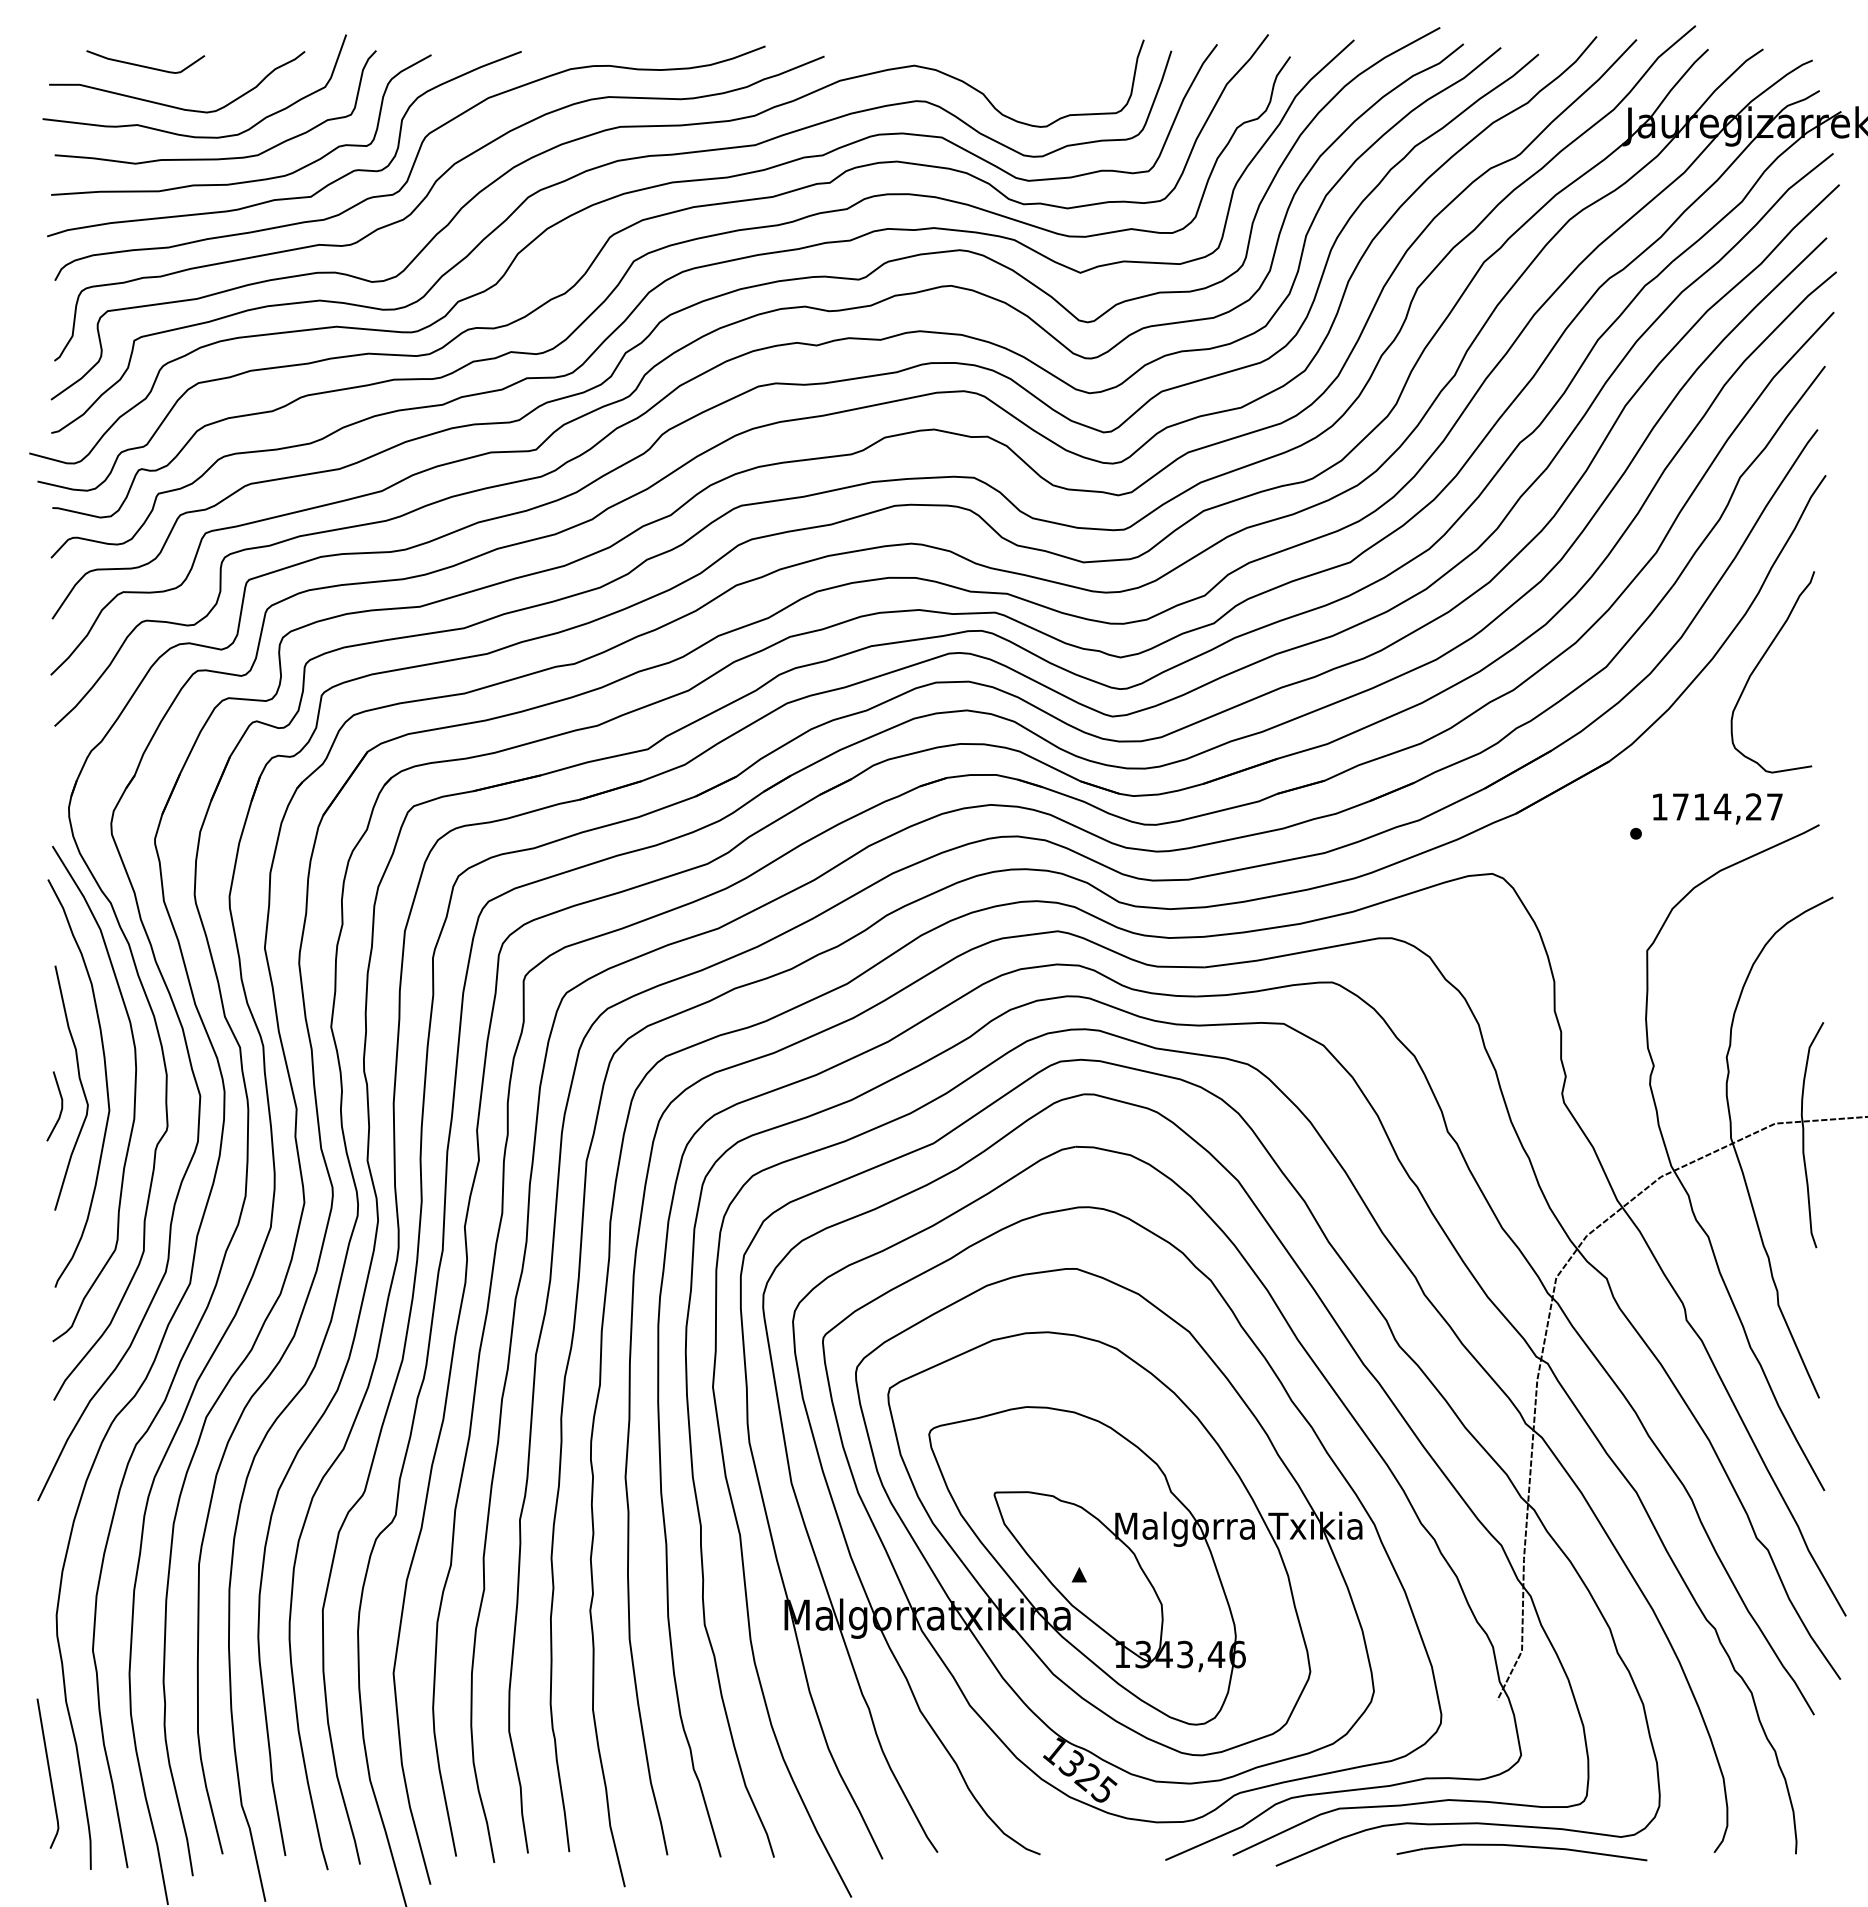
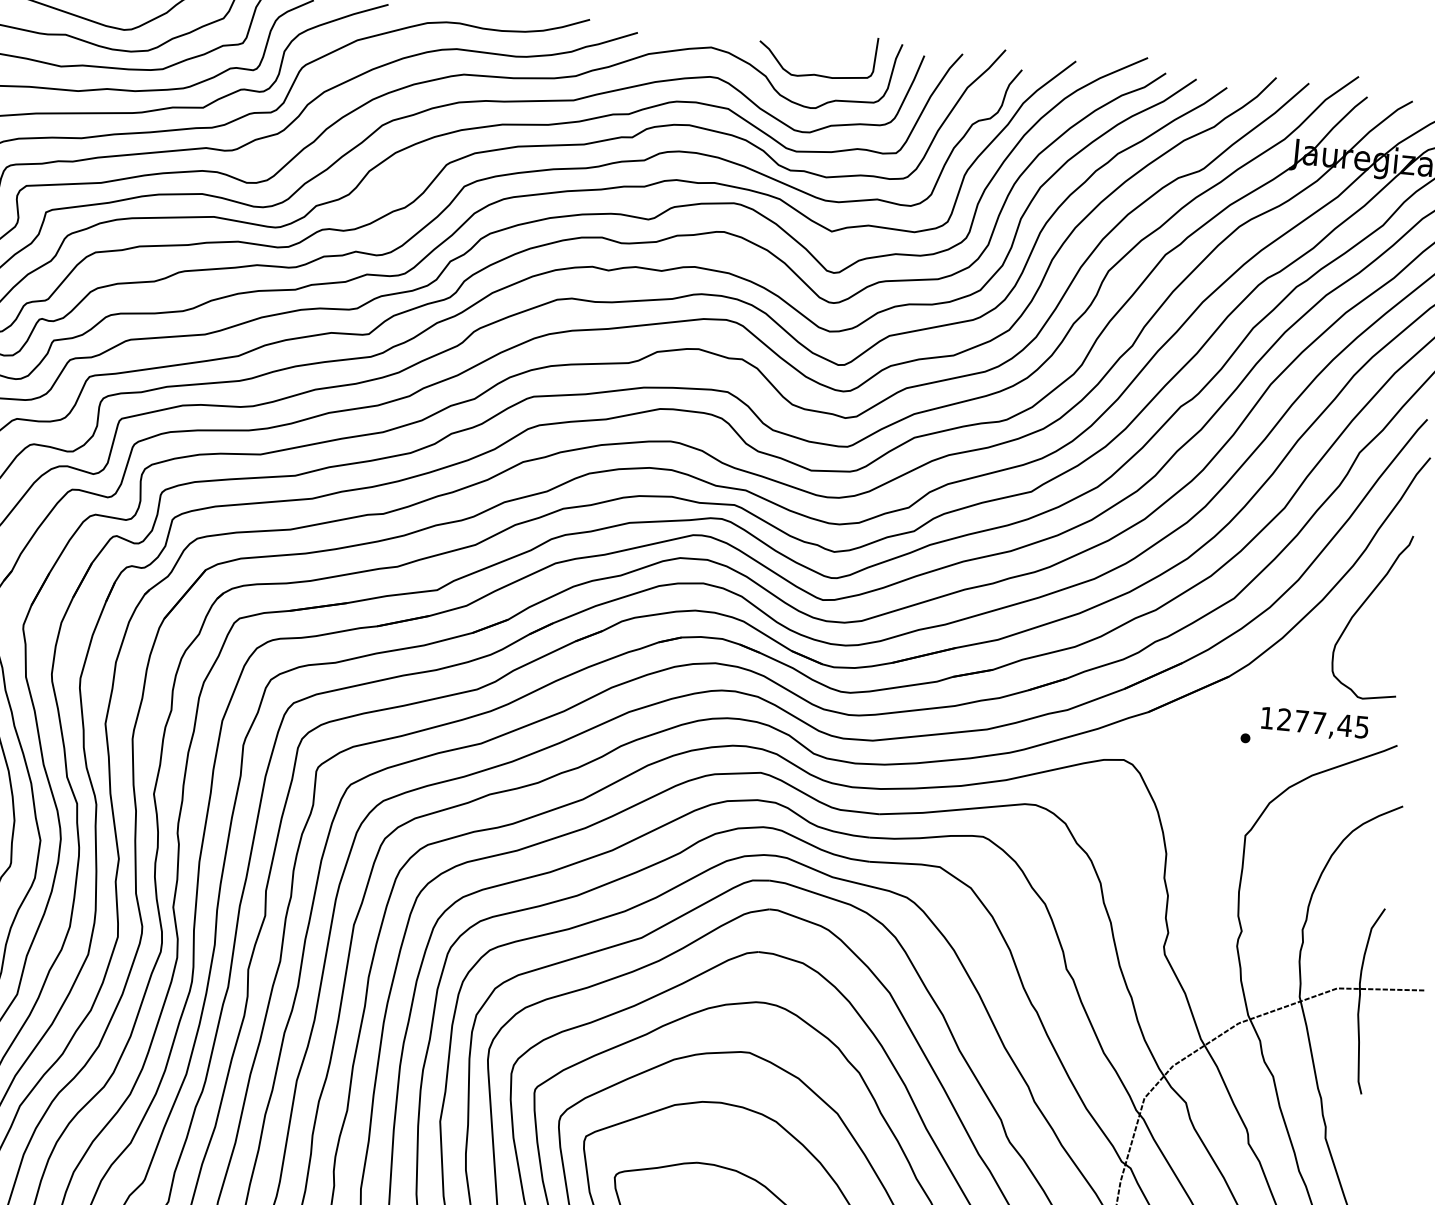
curve: (1042, 85) -> (815, 74), added
text: (1727, 806) -> (1323, 723), 1714,27 -> 1277,45

